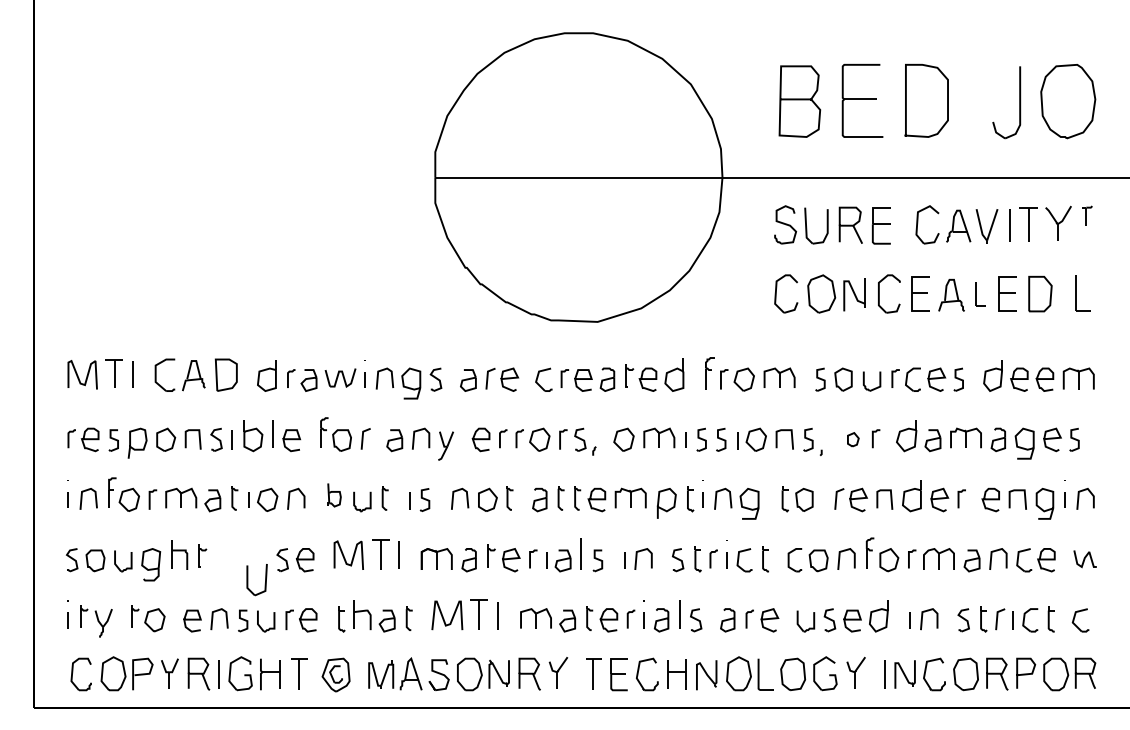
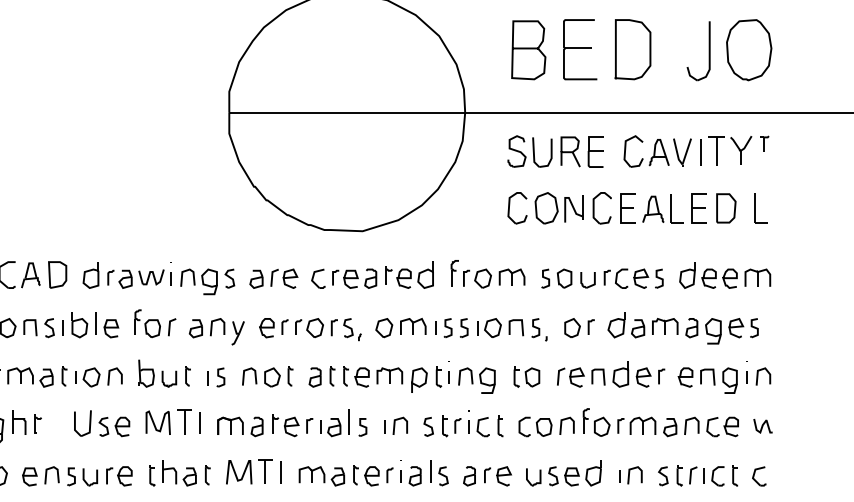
part: (980, 294) -> (677, 208), size x1.43
part: (853, 439) -> (572, 327), size x1.67
part: (334, 495) -> (146, 373), size x1.43
part: (248, 580) -> (75, 423), moved

